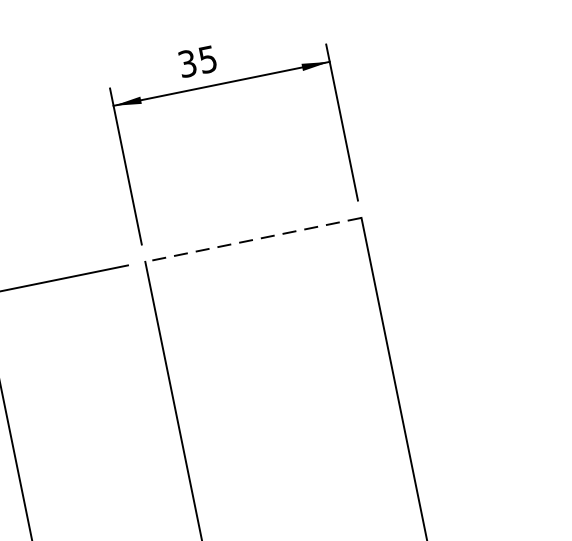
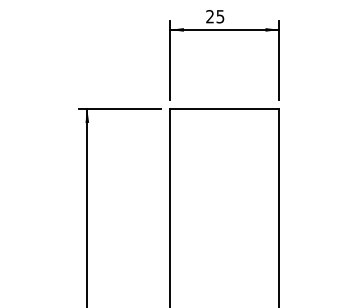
text: (186, 63) -> (209, 16), 35 -> 25
line: (252, 239) -> (224, 108), dashed -> solid

